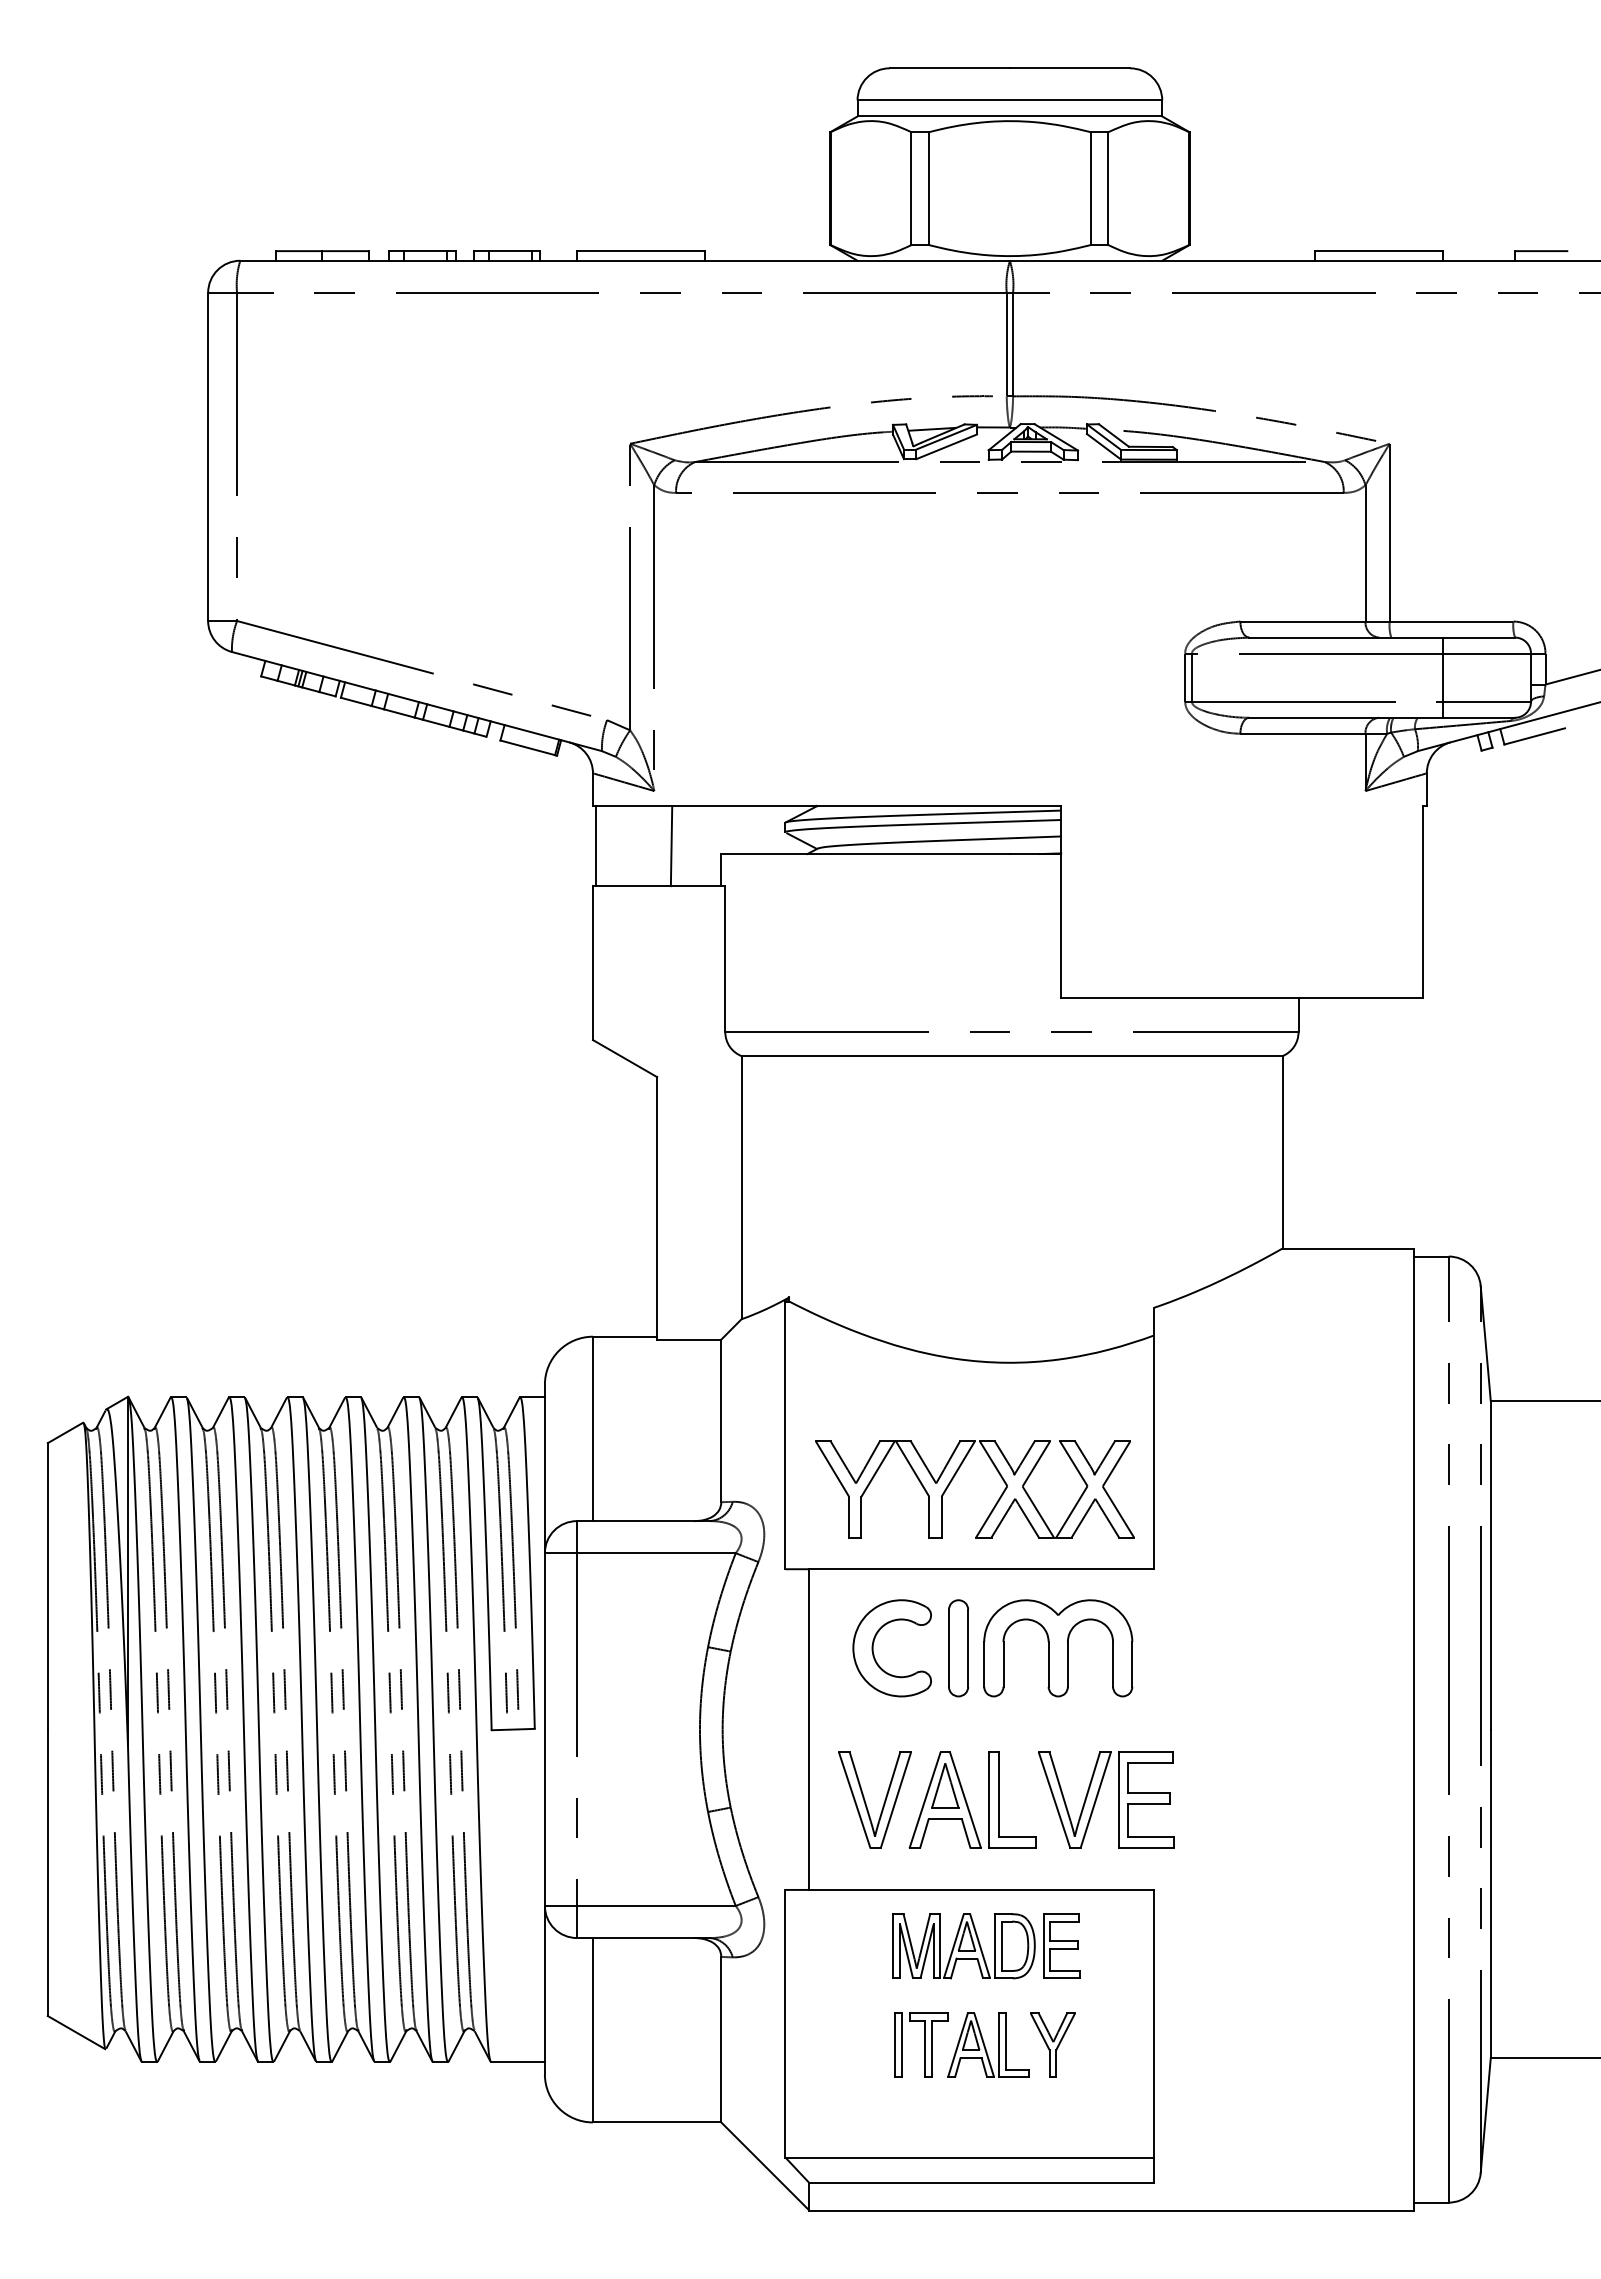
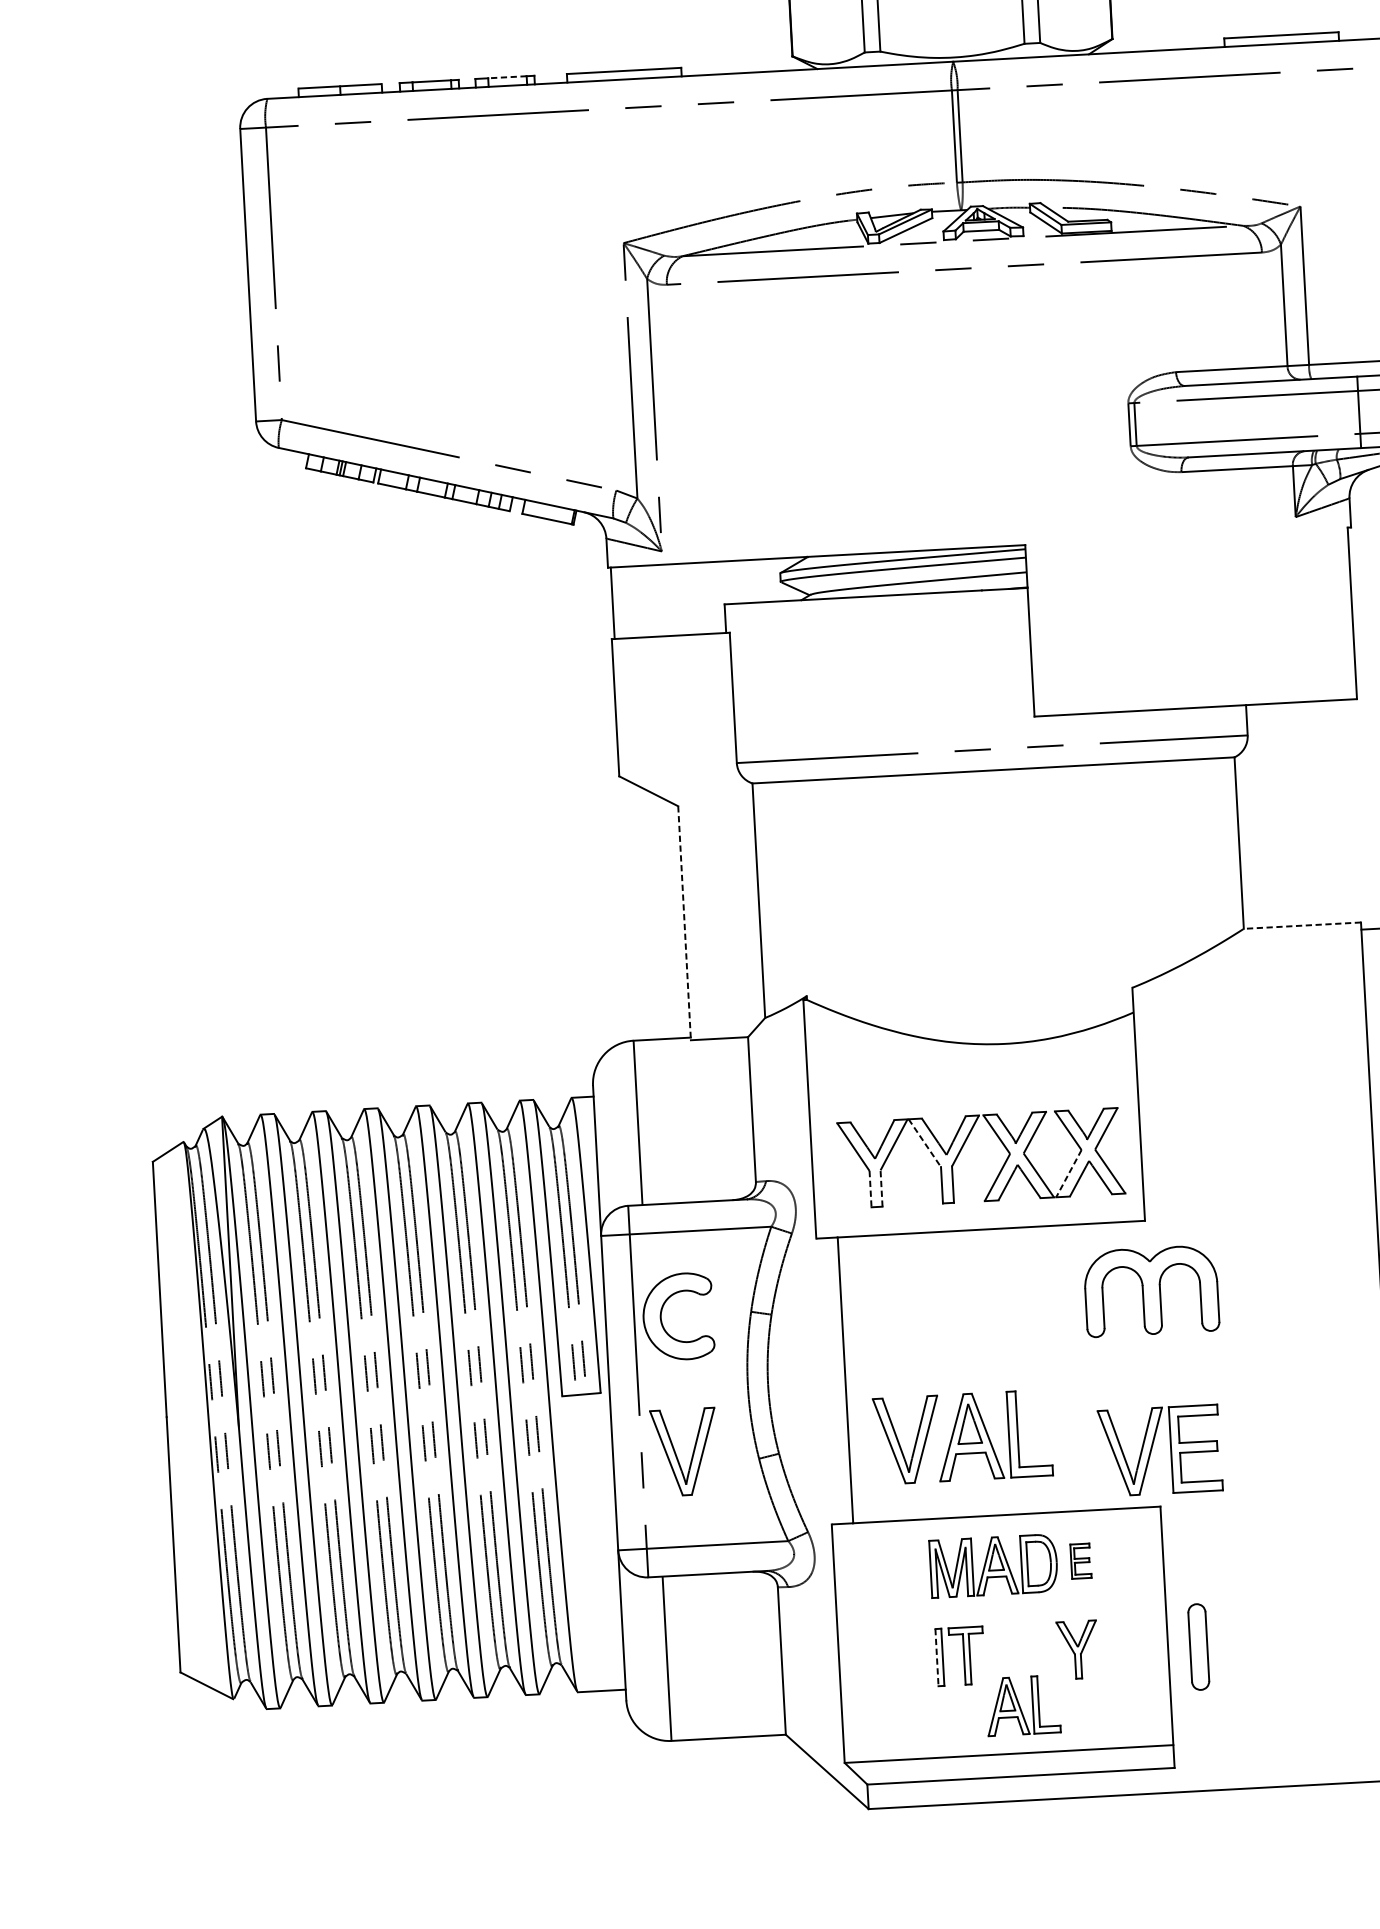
line: (510, 251) -> (507, 77), solid -> dashed
line: (671, 845) -> (679, 599), removed
line: (657, 1208) -> (684, 923), solid -> dashed
line: (1347, 1248) -> (1301, 925), solid -> dashed
line: (912, 1469) -> (924, 1143), solid -> dashed
line: (1071, 1511) -> (1068, 1173), solid -> dashed
line: (861, 1516) -> (881, 1187), solid -> dashed
line: (849, 1517) -> (870, 1189), solid -> dashed
part: (873, 1648) -> (661, 1317), moved
part: (958, 1648) -> (1198, 1647), moved
part: (1058, 1648) -> (1151, 1291), moved
part: (1098, 1795) -> (1153, 1446), moved
part: (616, 1803) -> (677, 1455), added
part: (1061, 1945) -> (1080, 1560), size x0.6
part: (988, 2044) -> (1023, 1704), moved
line: (895, 2045) -> (937, 1657), solid -> dashed

